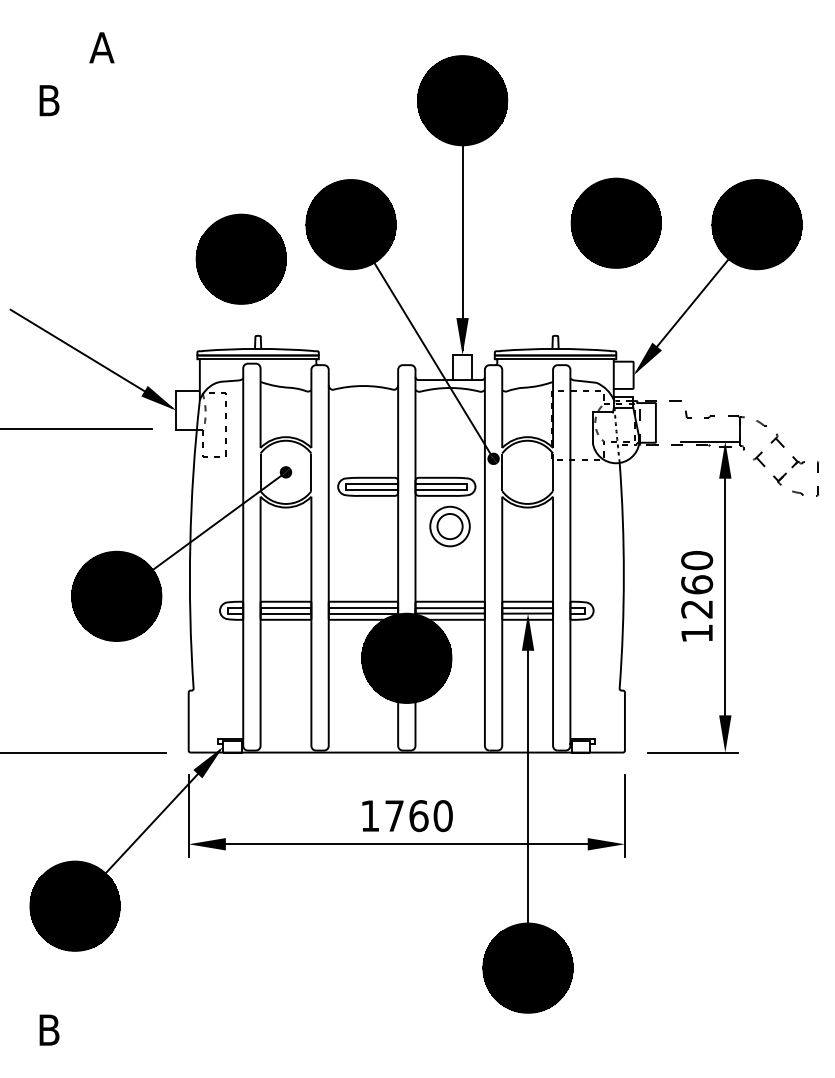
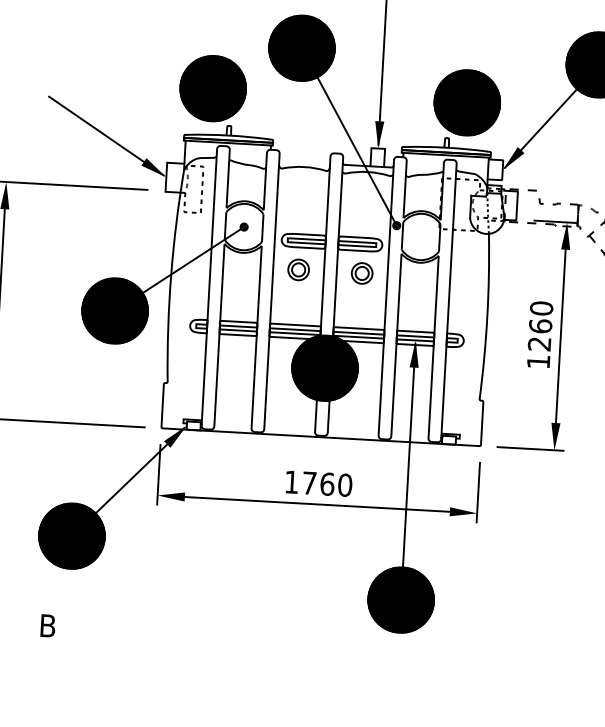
part: (615, 222) -> (466, 102), moved
part: (240, 258) -> (212, 88), moved
part: (363, 526) -> (298, 269), added
part: (450, 526) -> (362, 273), size x0.71

